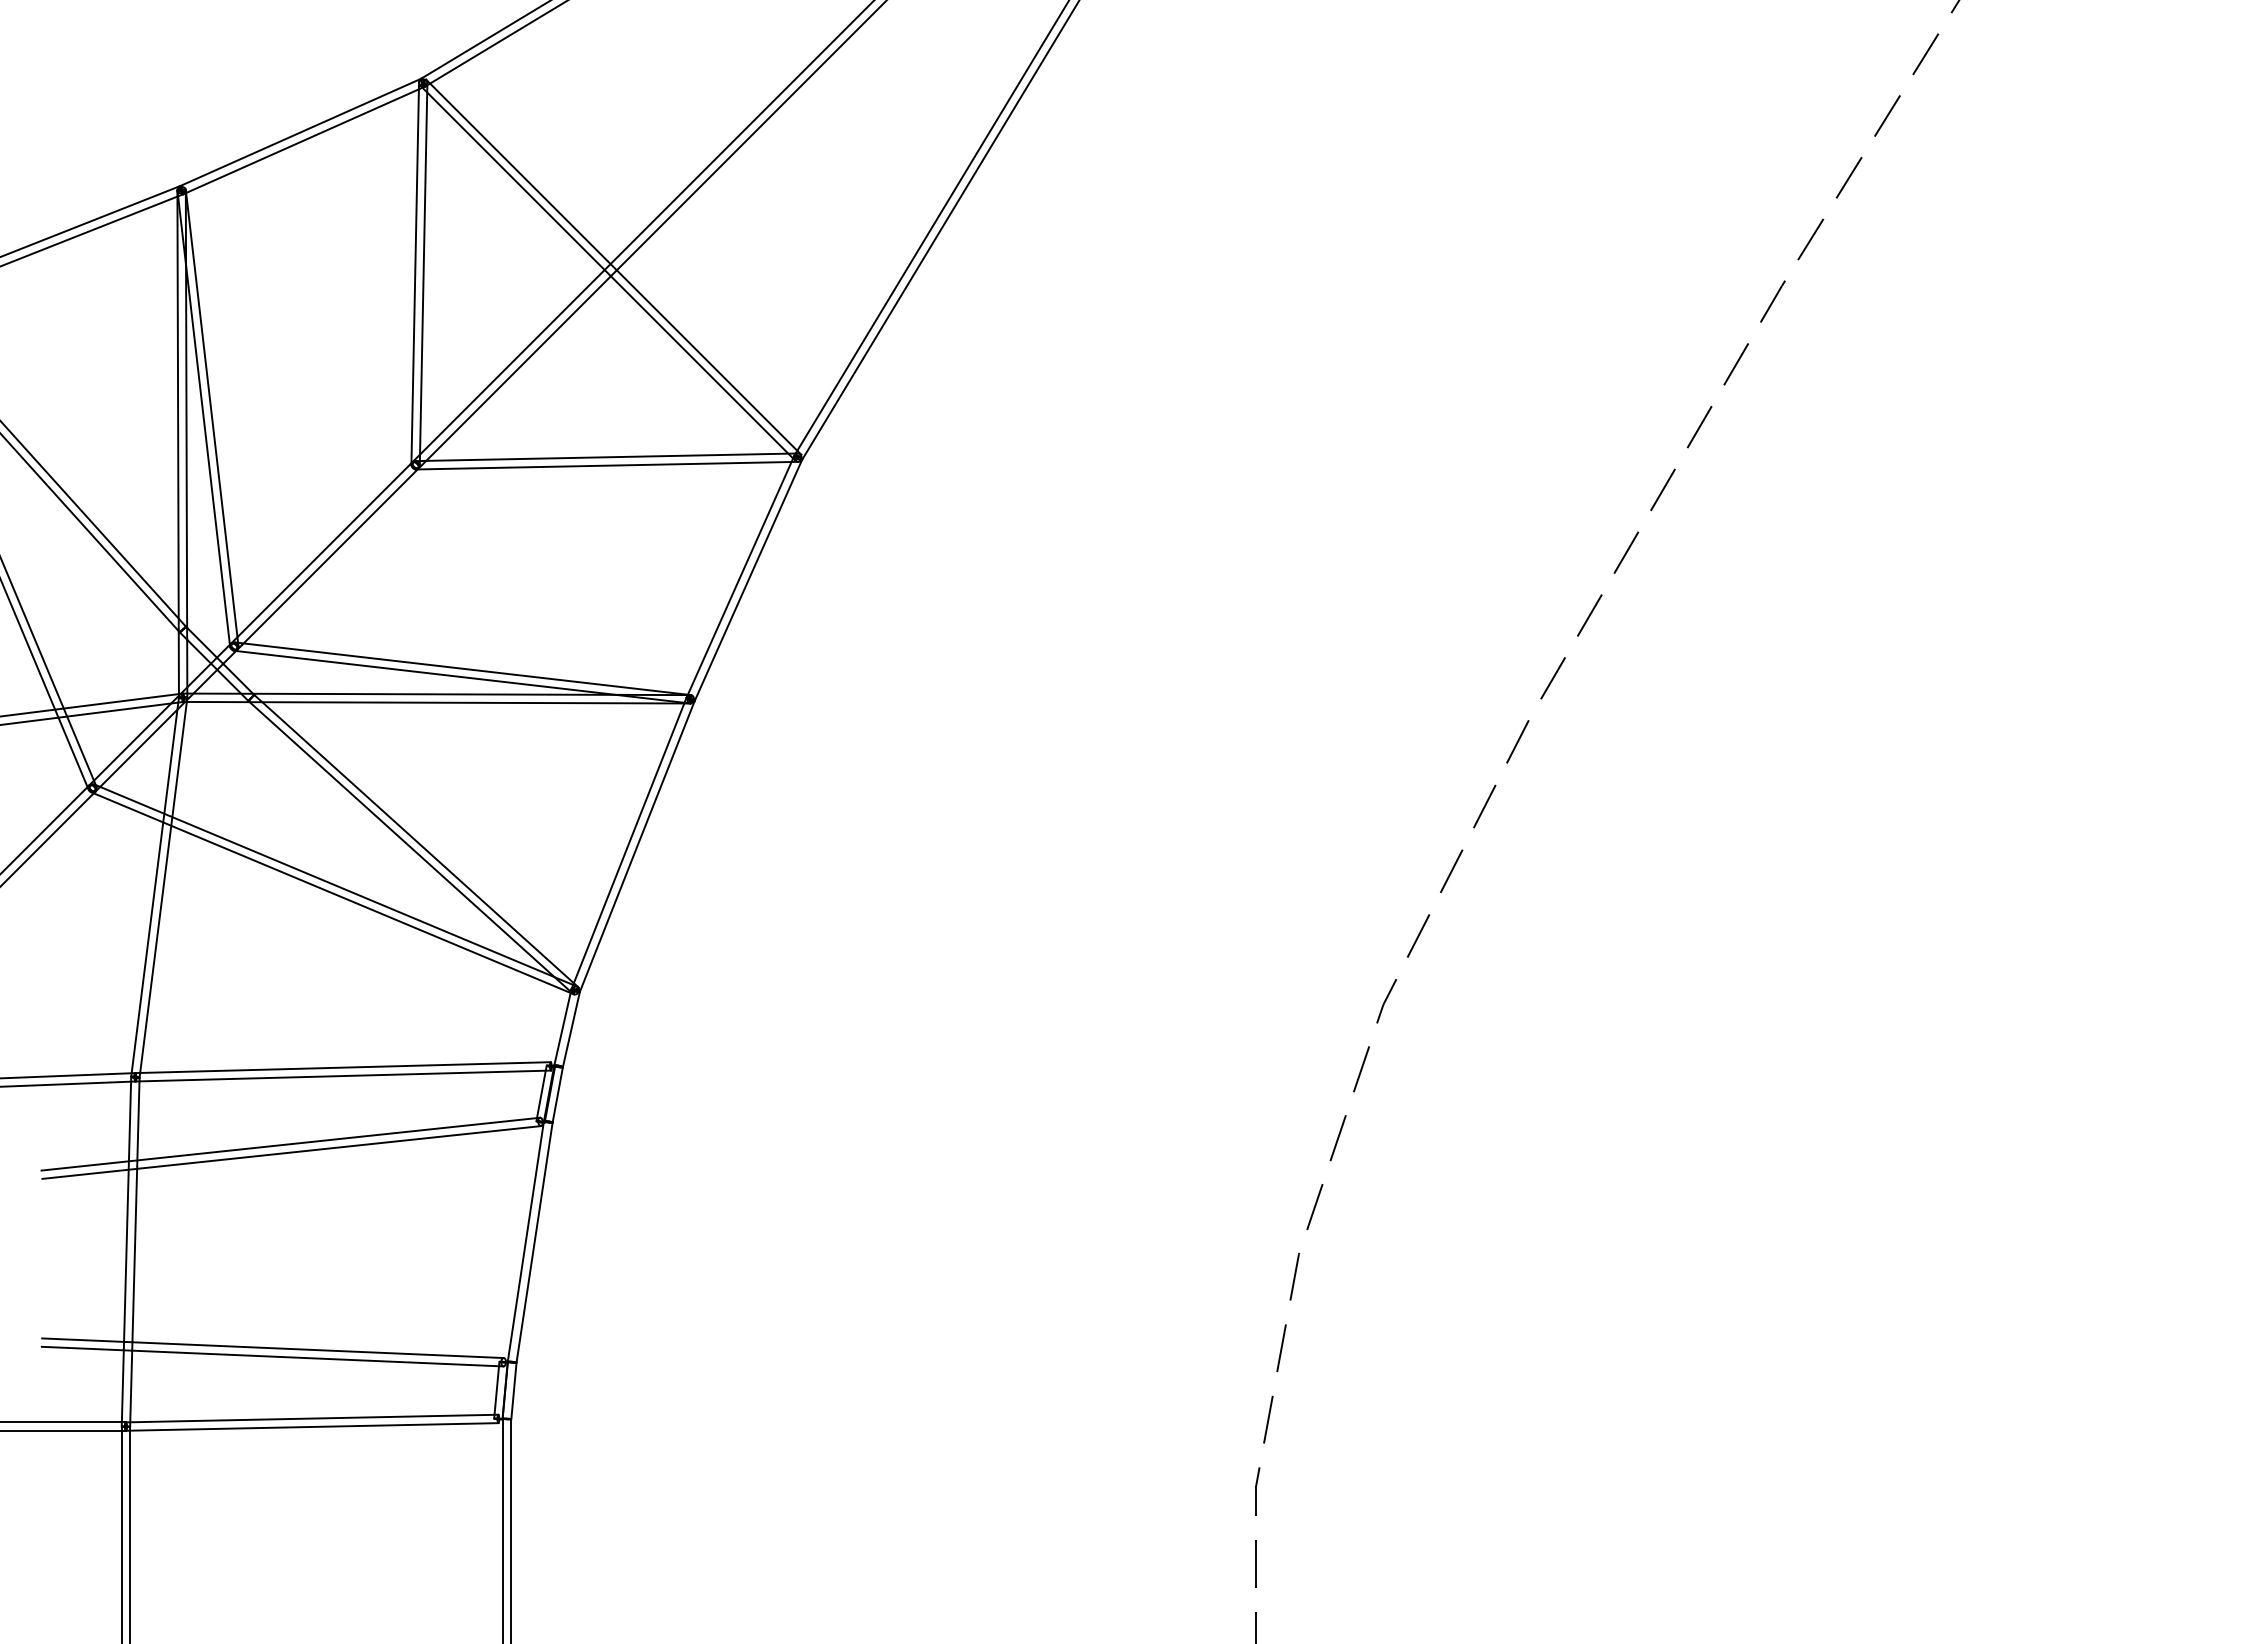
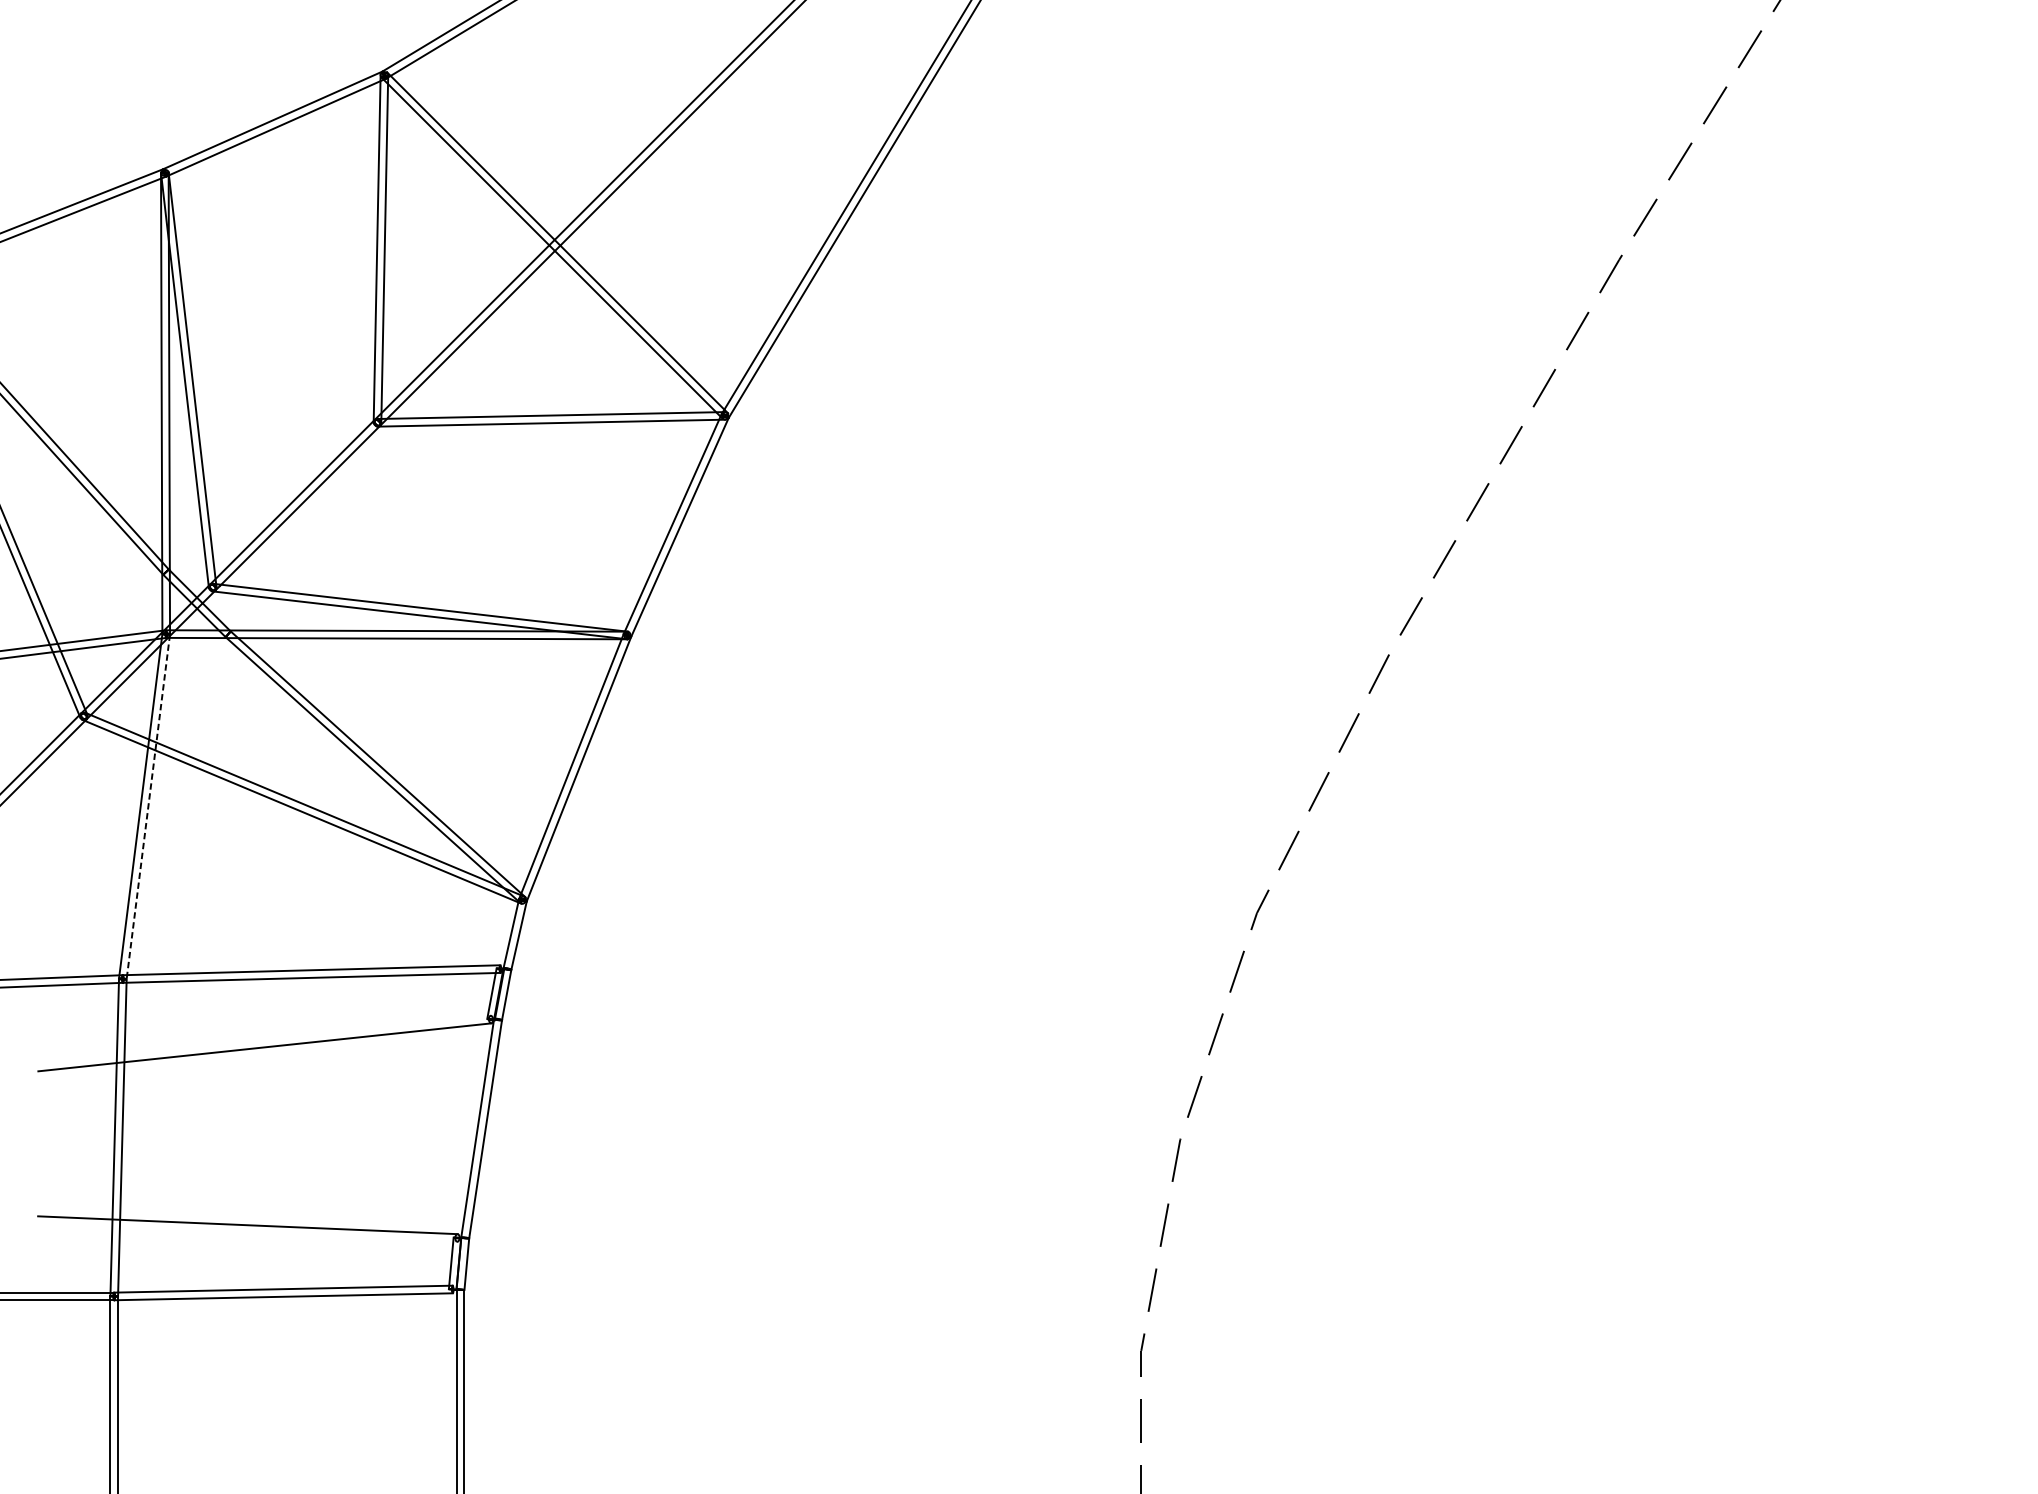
line: (163, 888) -> (148, 807), solid -> dashed
line: (290, 1143) -> (263, 1039), removed
line: (272, 1356) -> (247, 1232), removed

